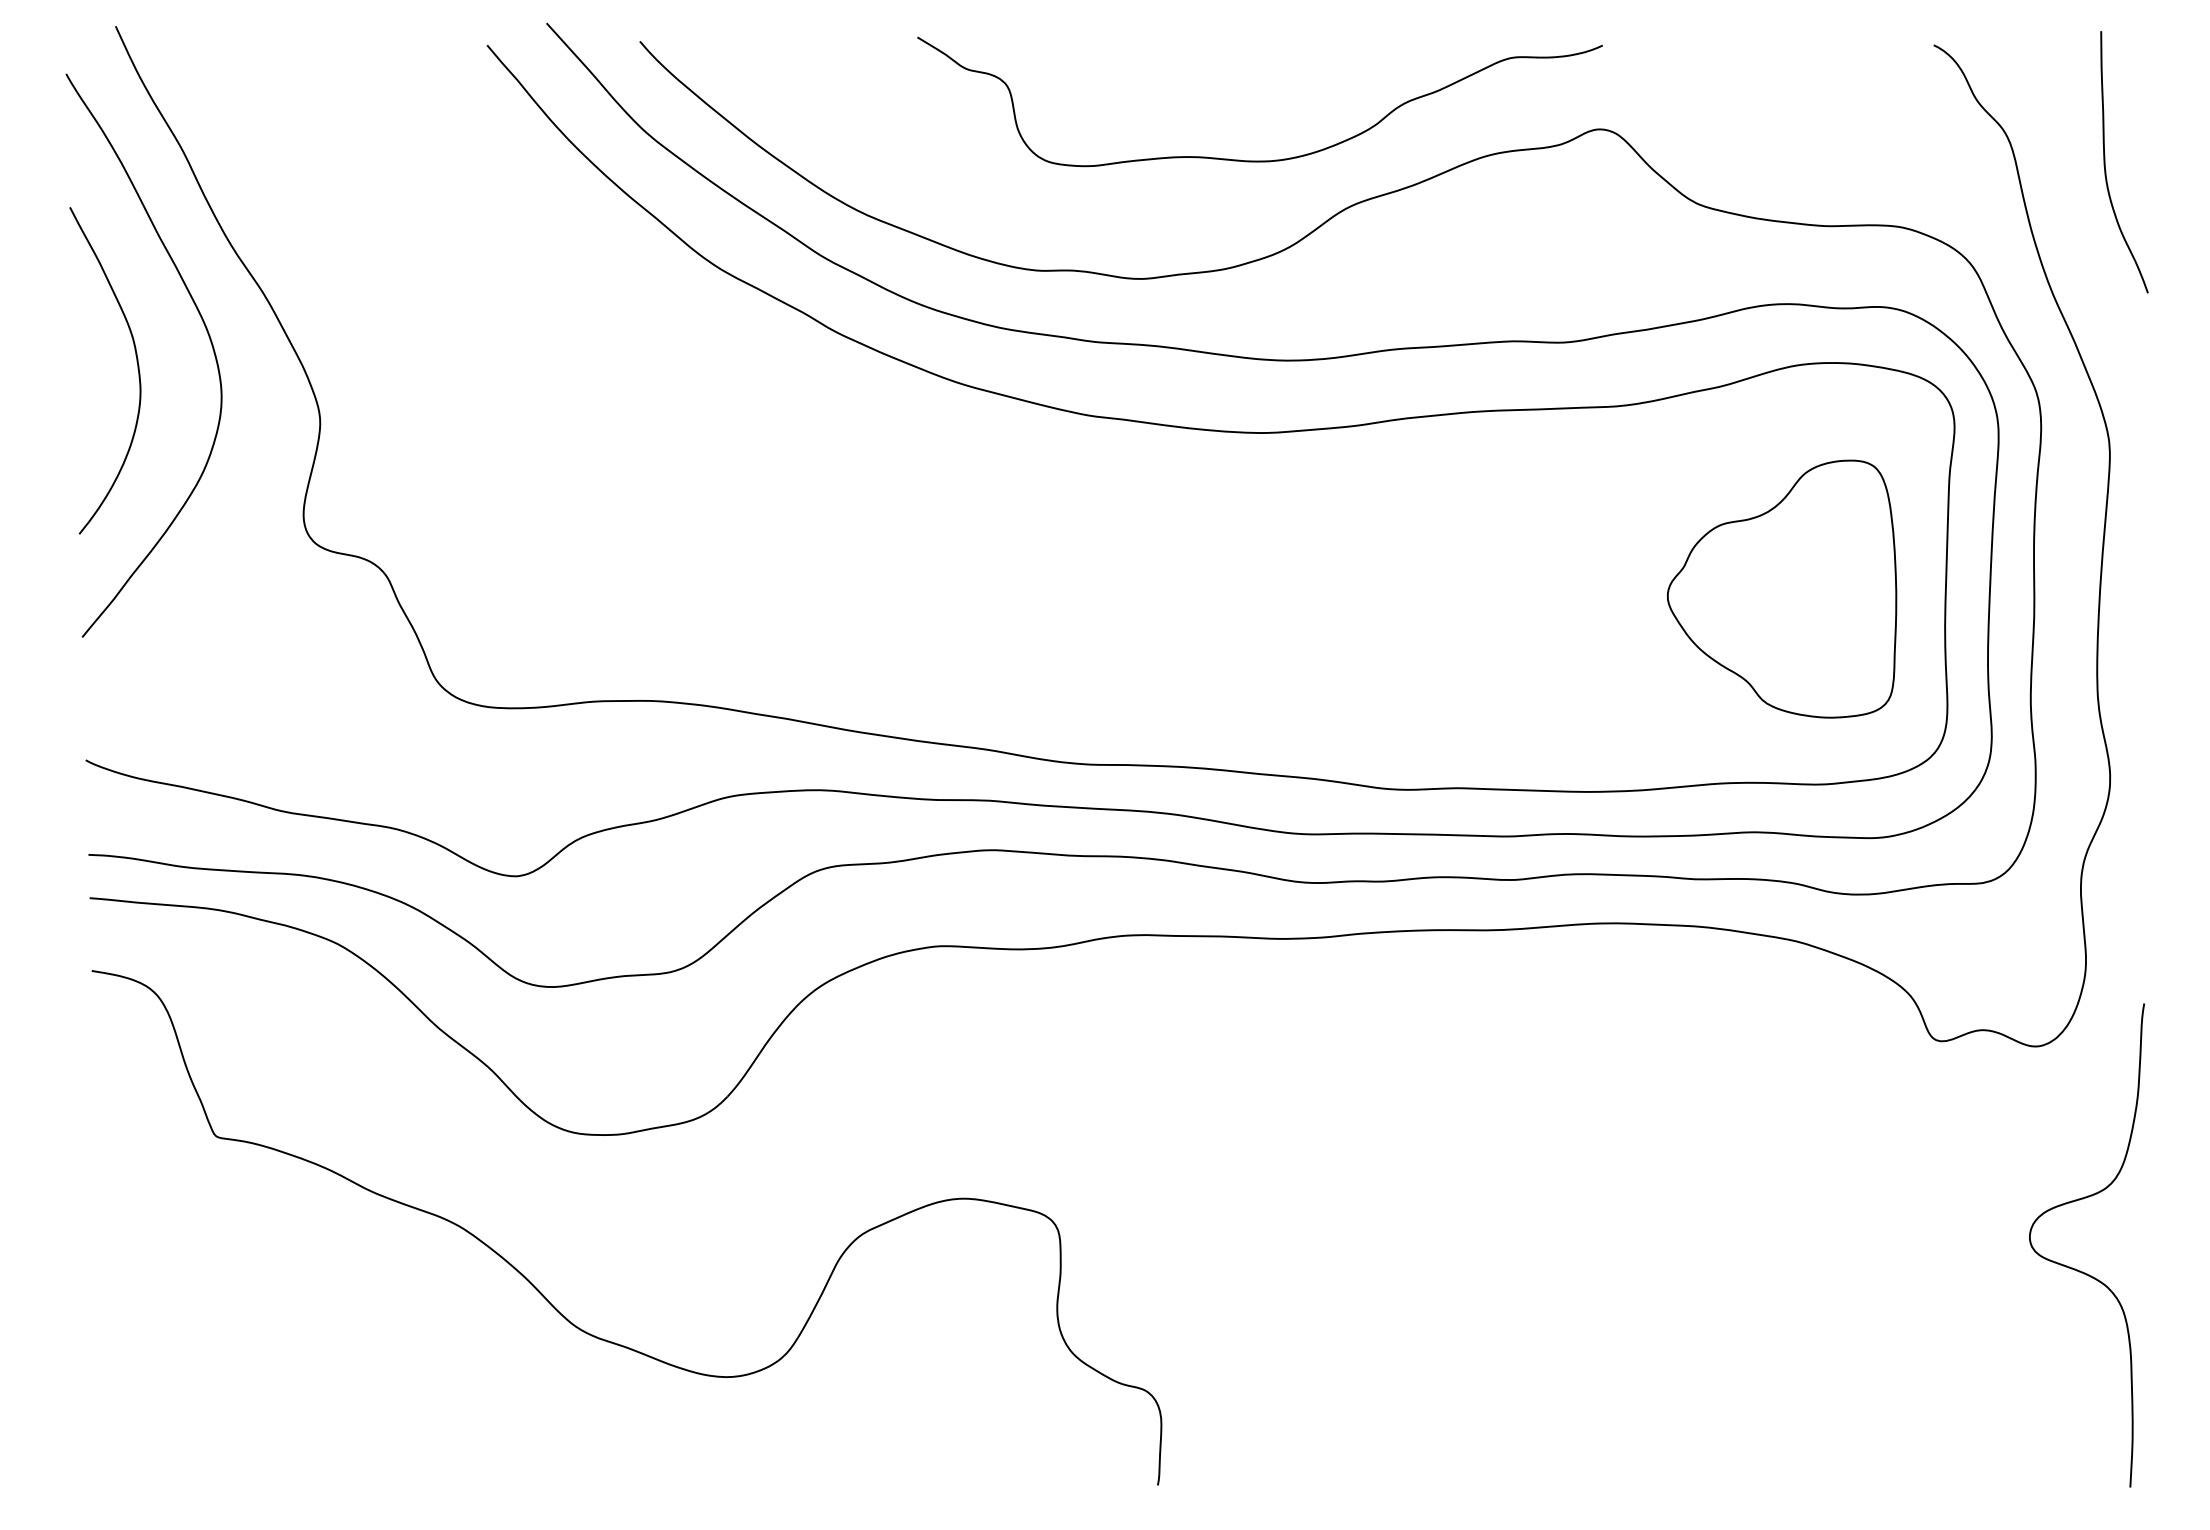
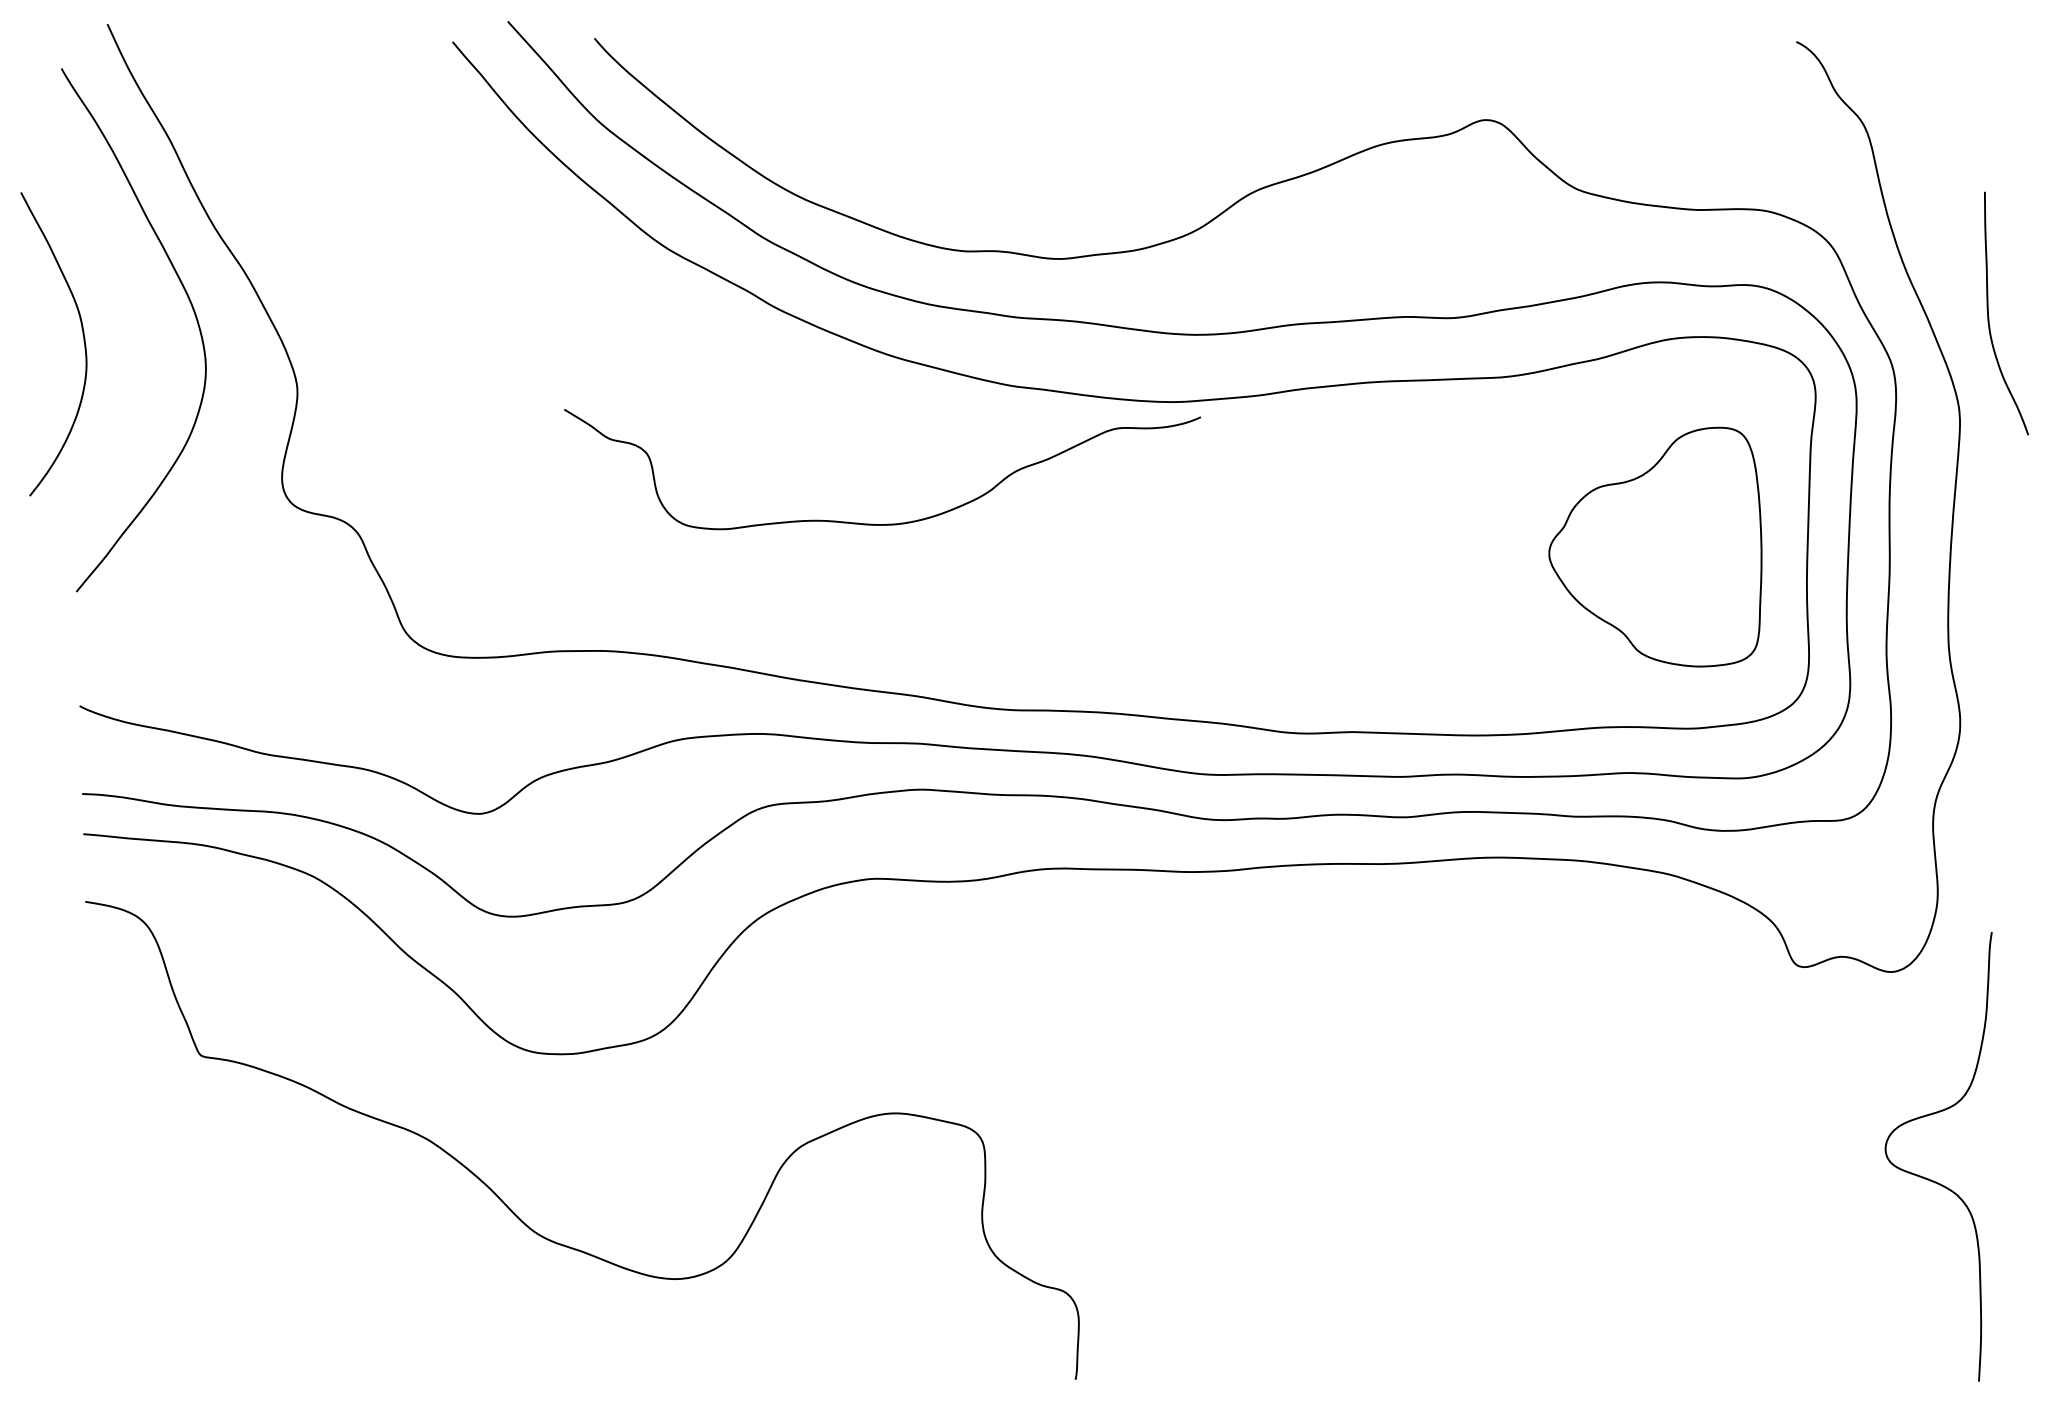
curve: (1265, 160) -> (887, 523), moved
curve: (2106, 165) -> (1989, 316), moved
curve: (137, 367) -> (83, 341), moved

